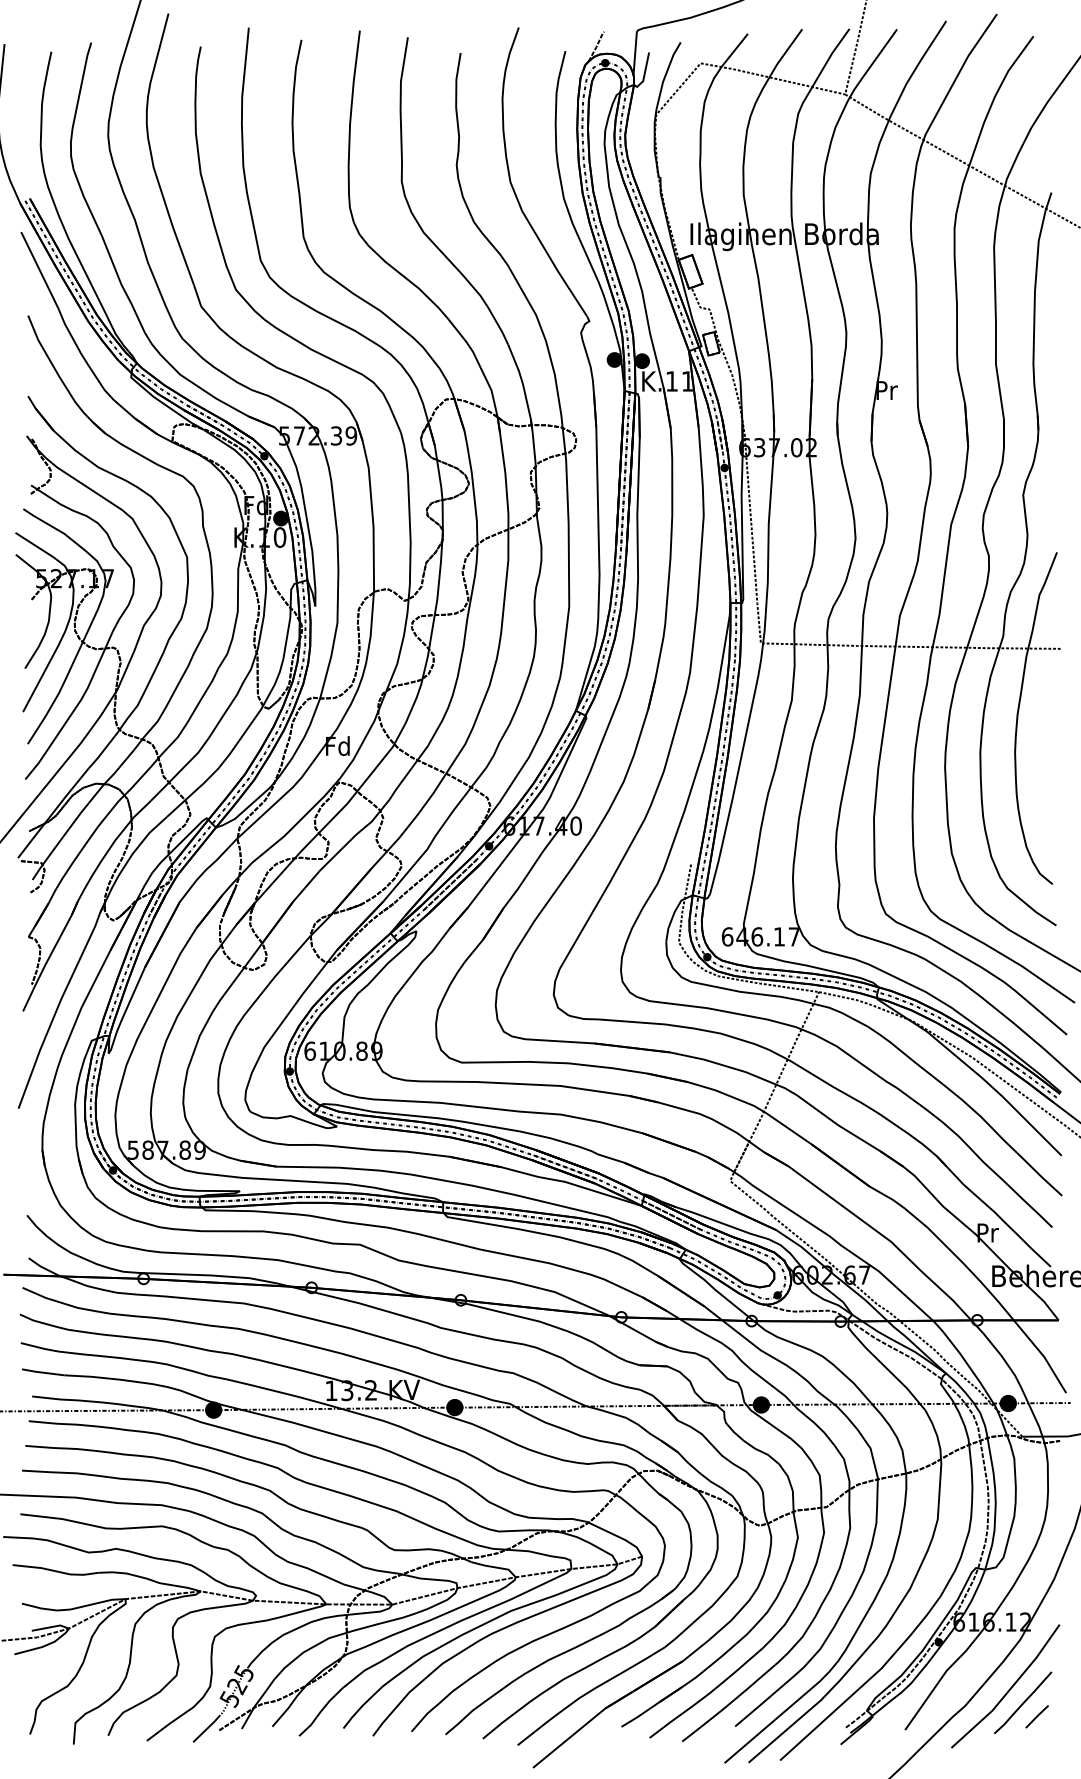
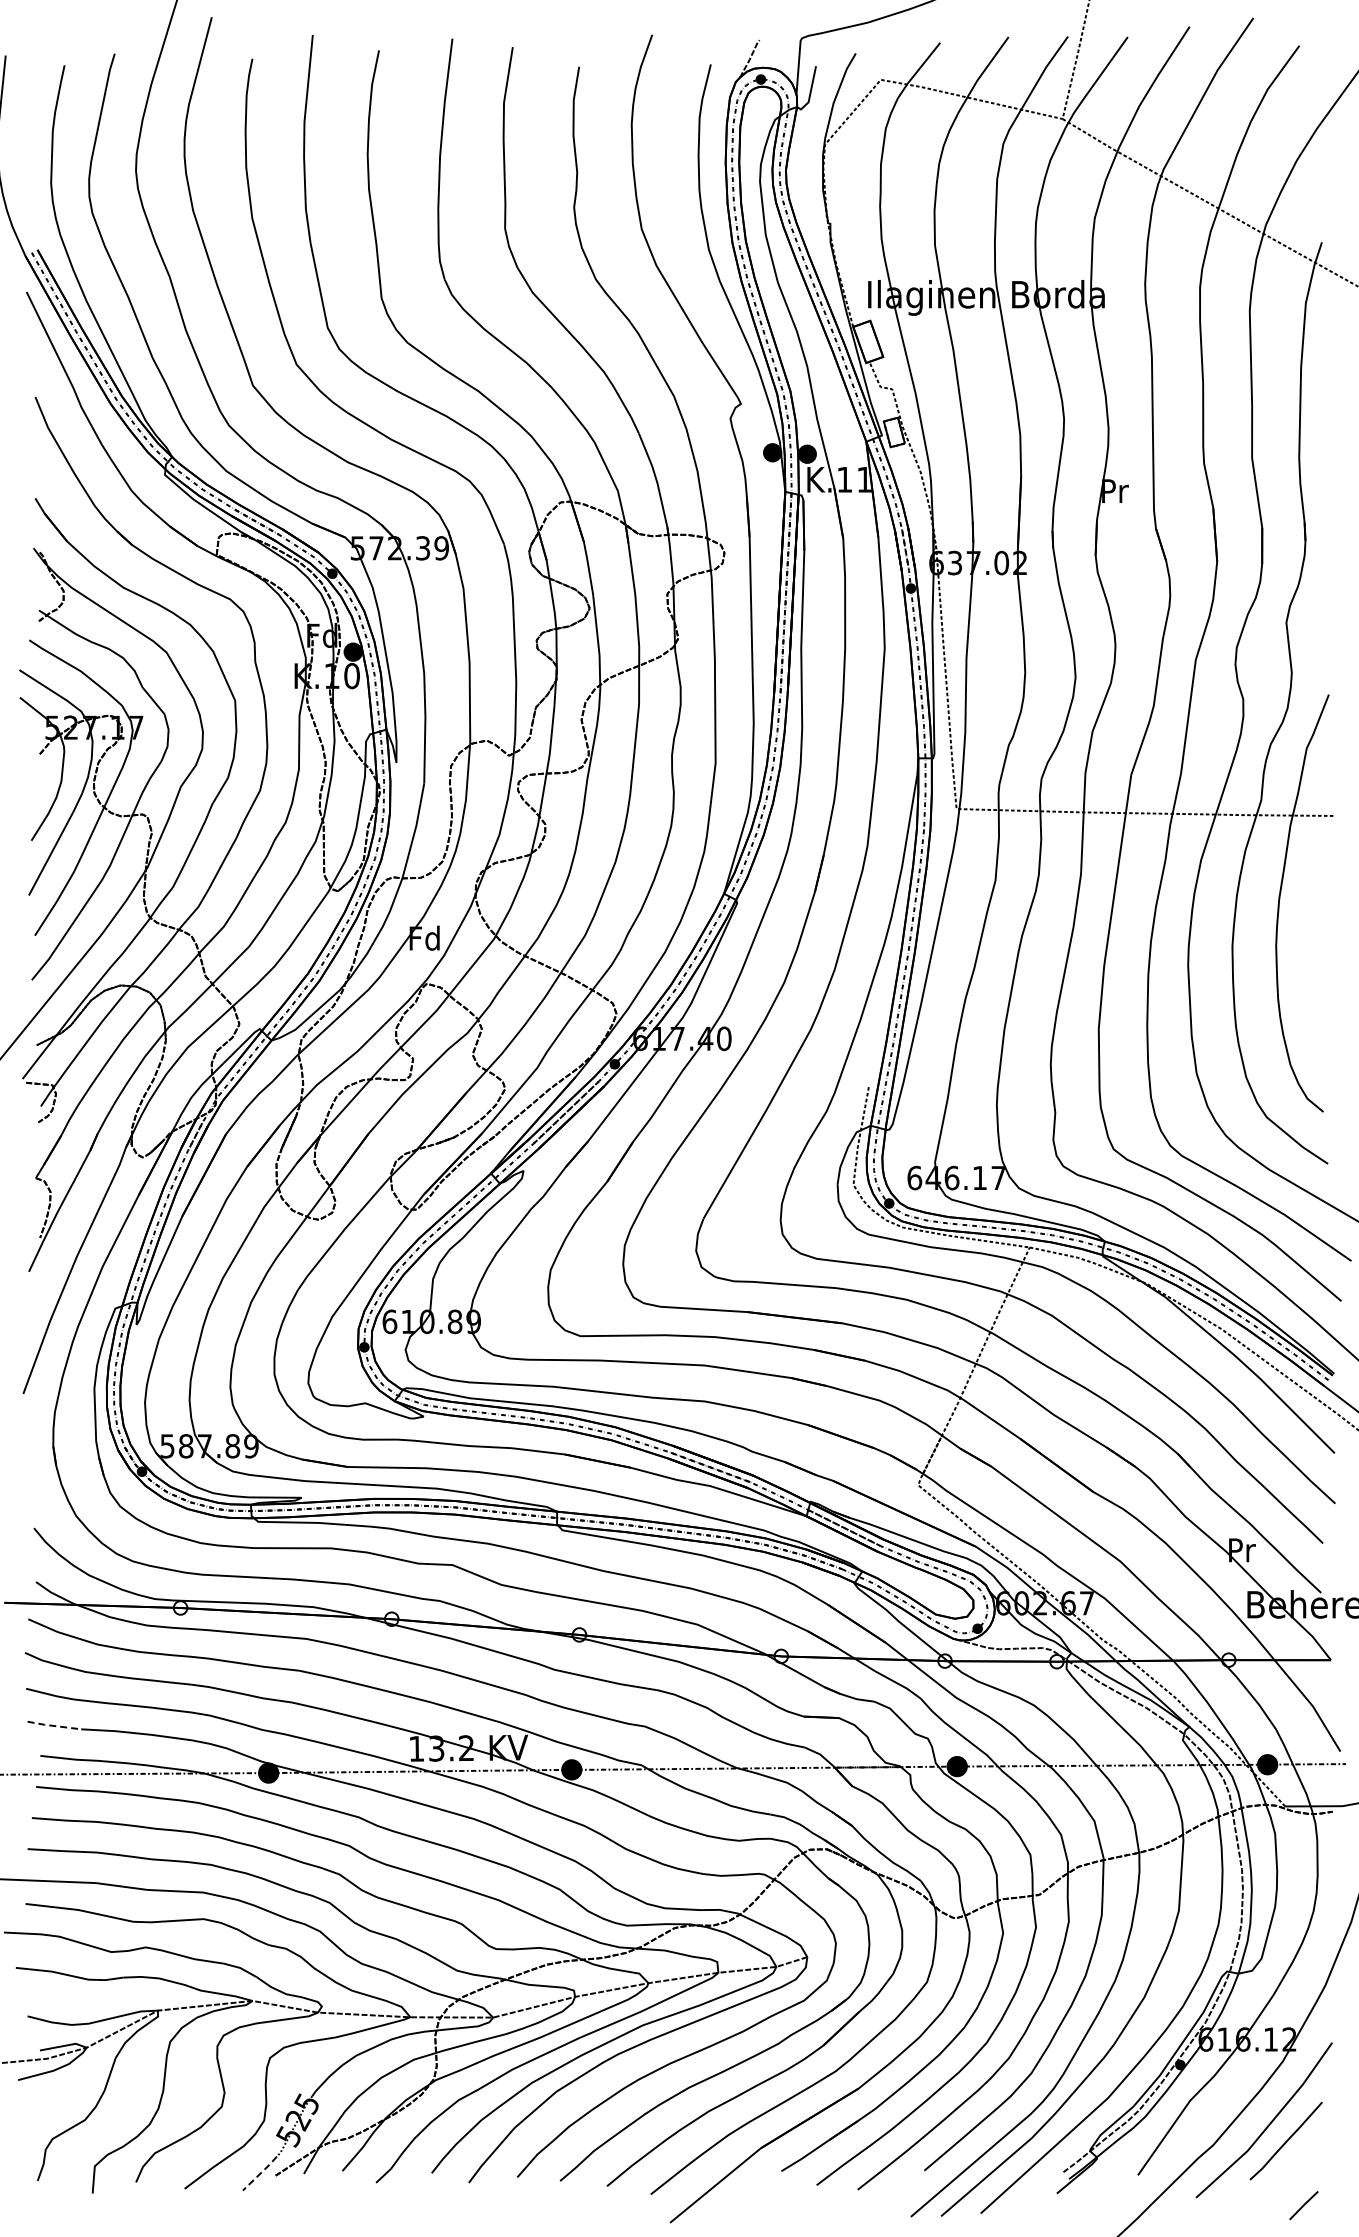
line: (42, 1372) -> (53, 1725), solid -> dashed
line: (1036, 1716) -> (1303, 2205), moved
line: (207, 1728) -> (260, 2173), solid -> dashed

